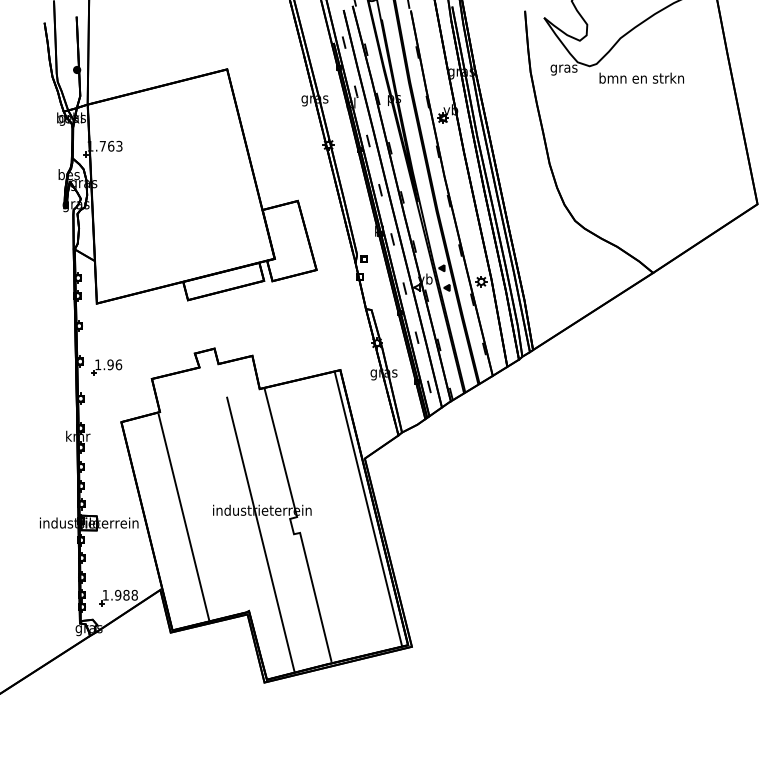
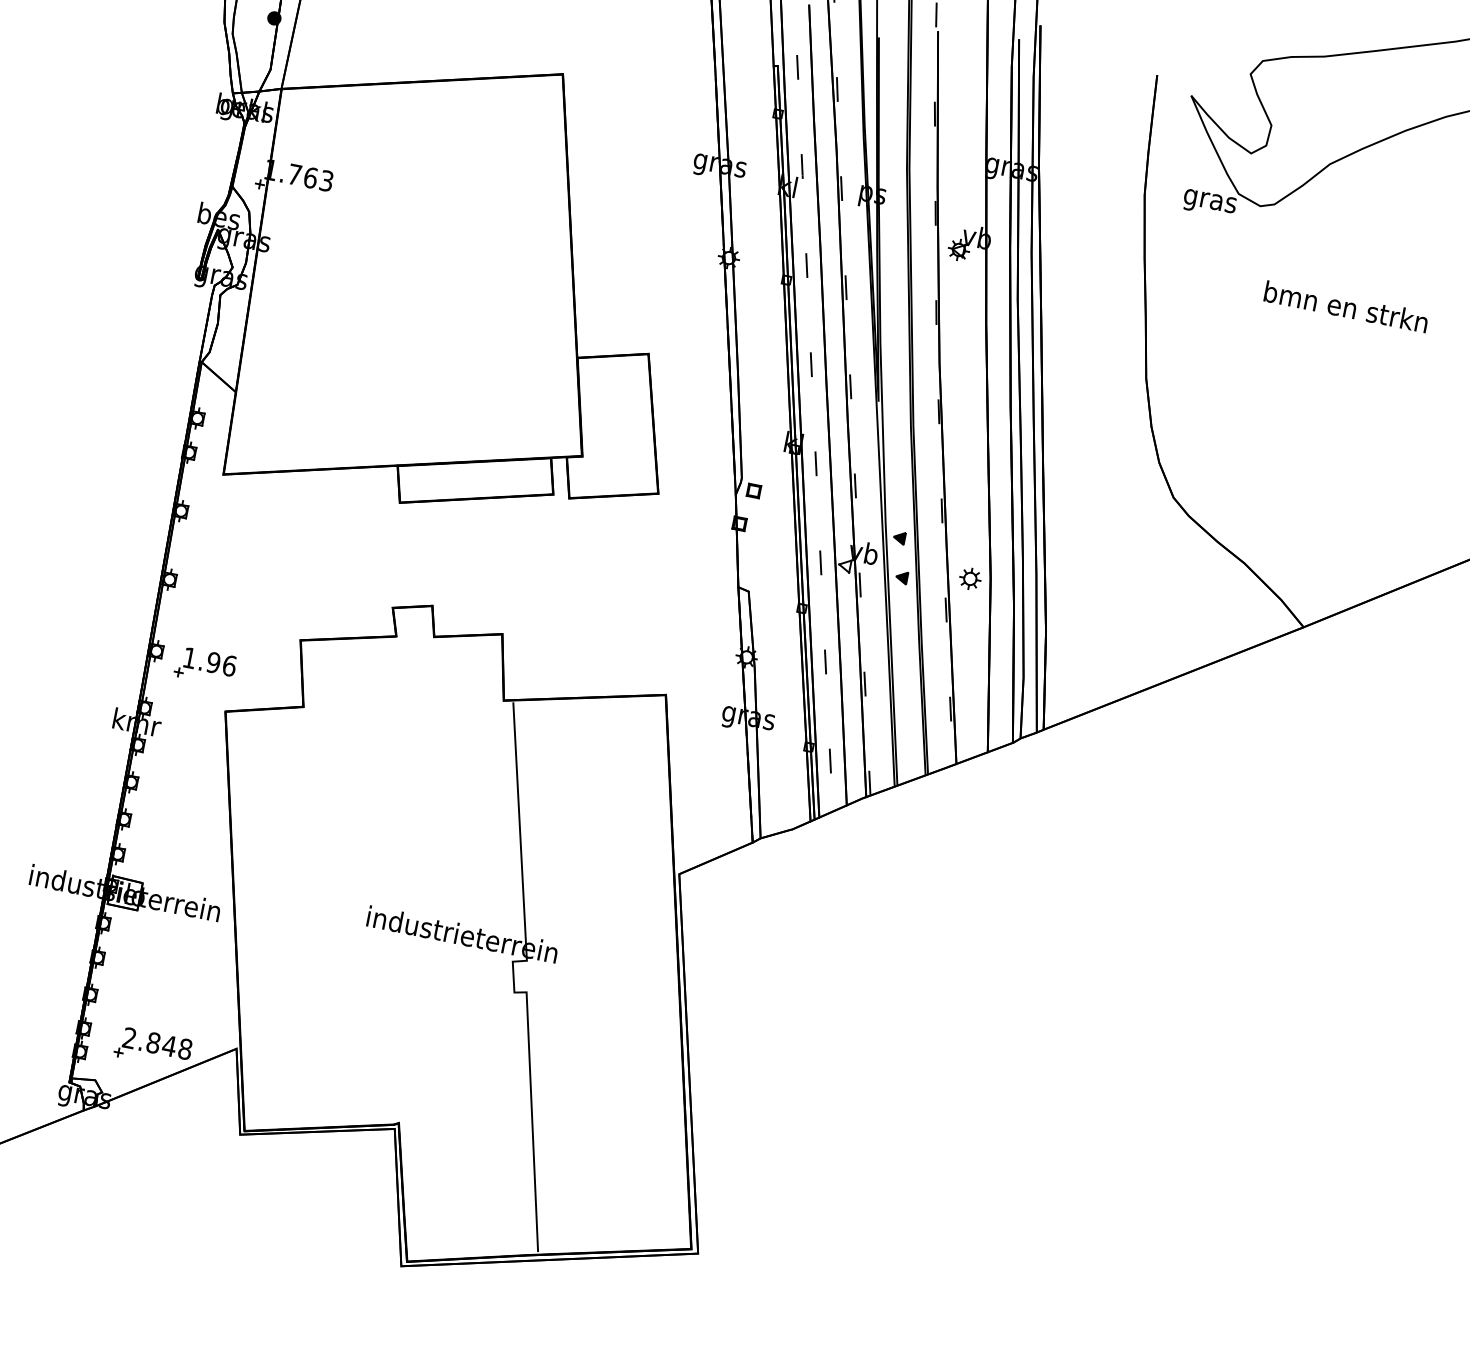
text: (641, 77) -> (1346, 305), moved
part: (106, 367) -> (204, 666), moved
line: (367, 508) -> (665, 971), removed
line: (183, 516) -> (308, 916), removed
line: (260, 534) -> (449, 980), removed
text: (115, 594) -> (148, 1040), 1.988 -> 2.848

